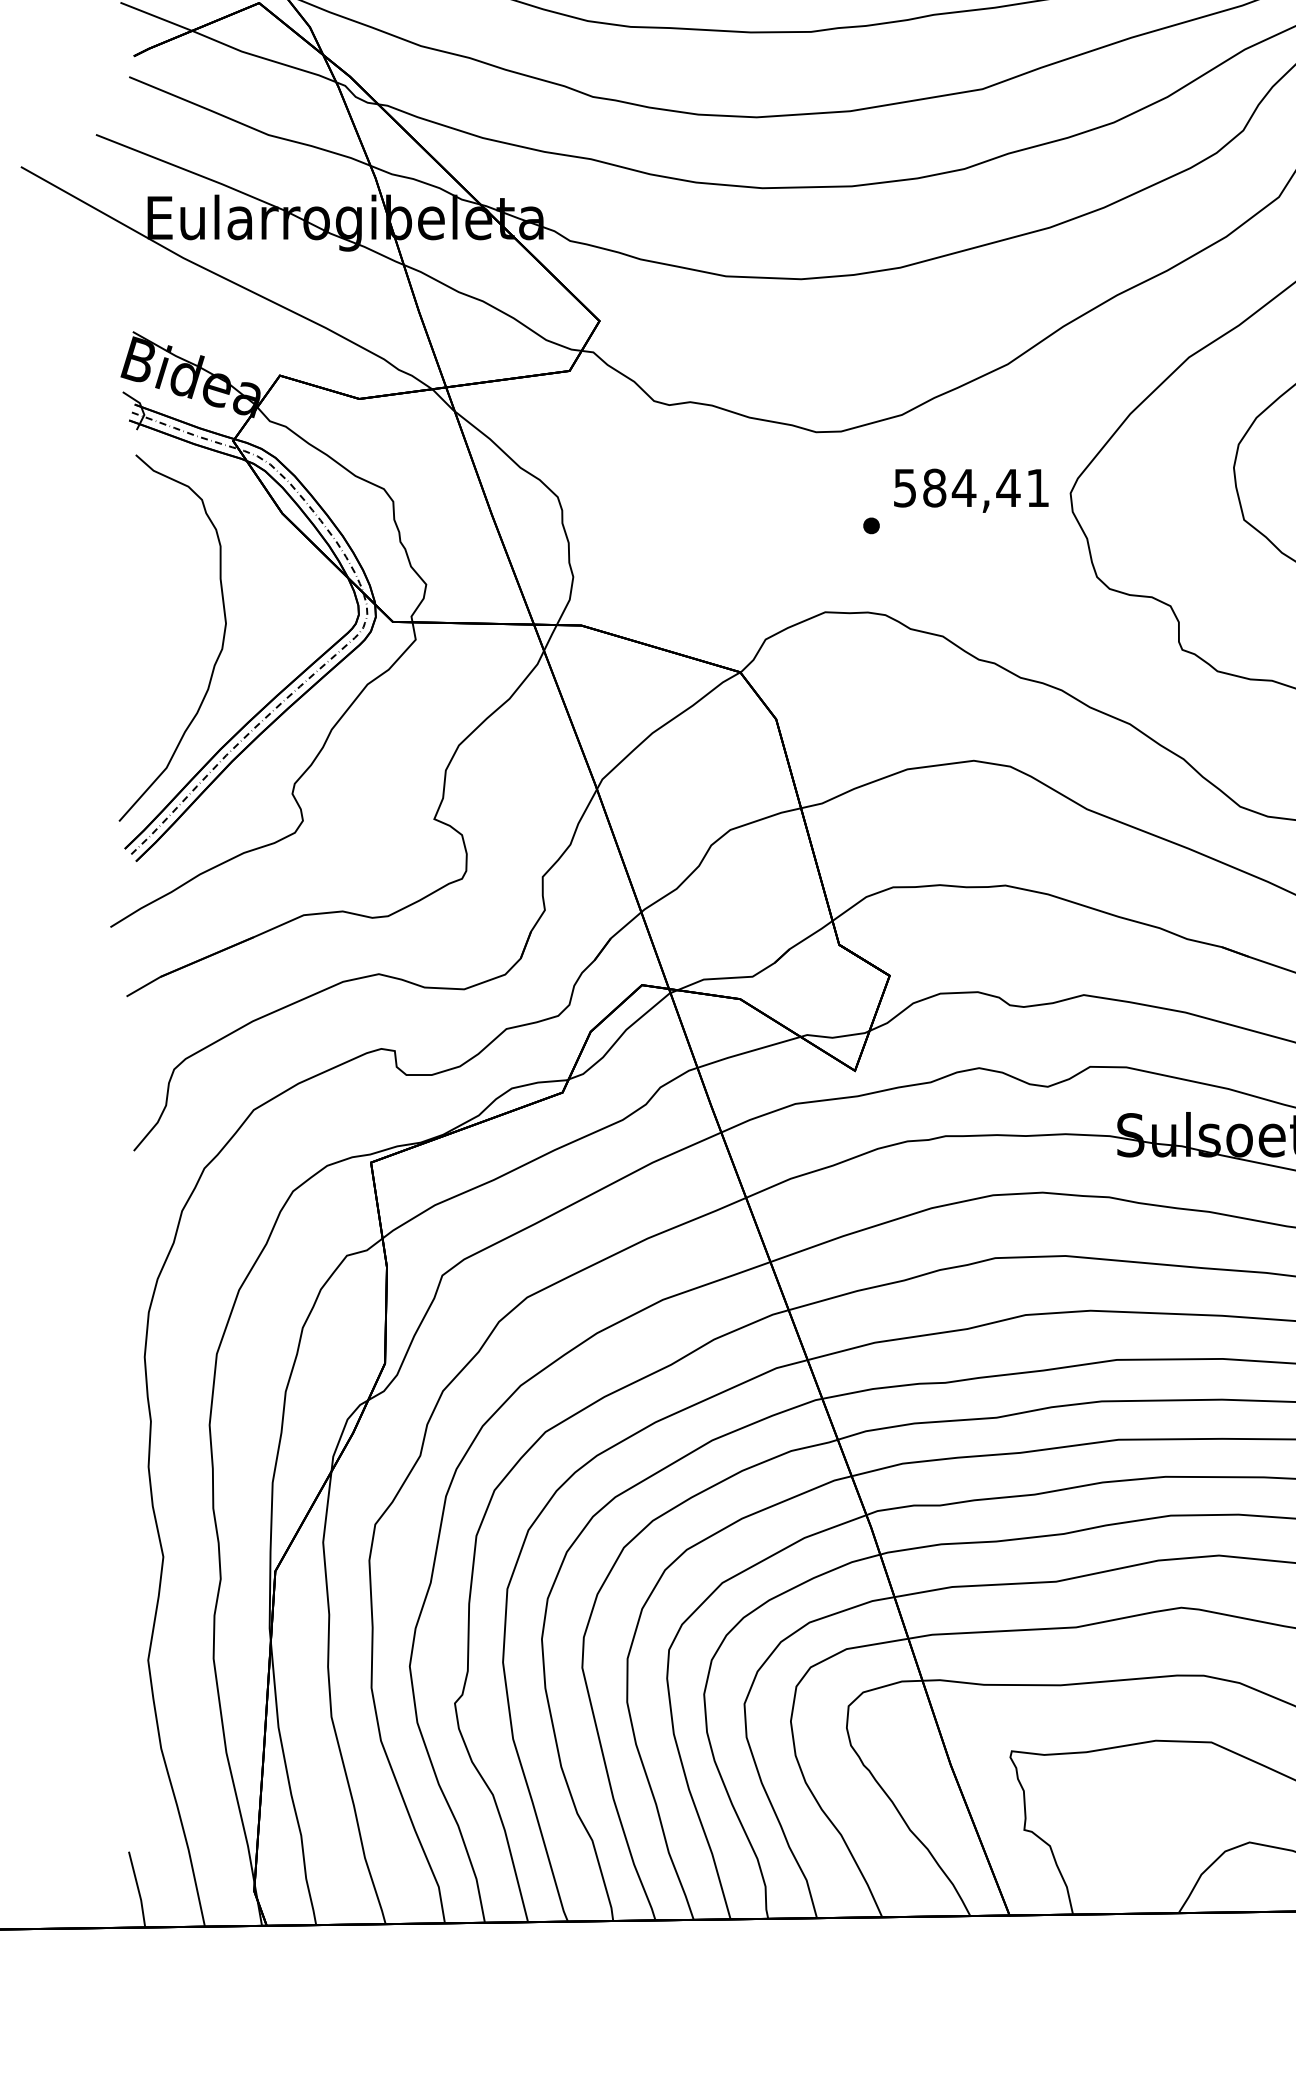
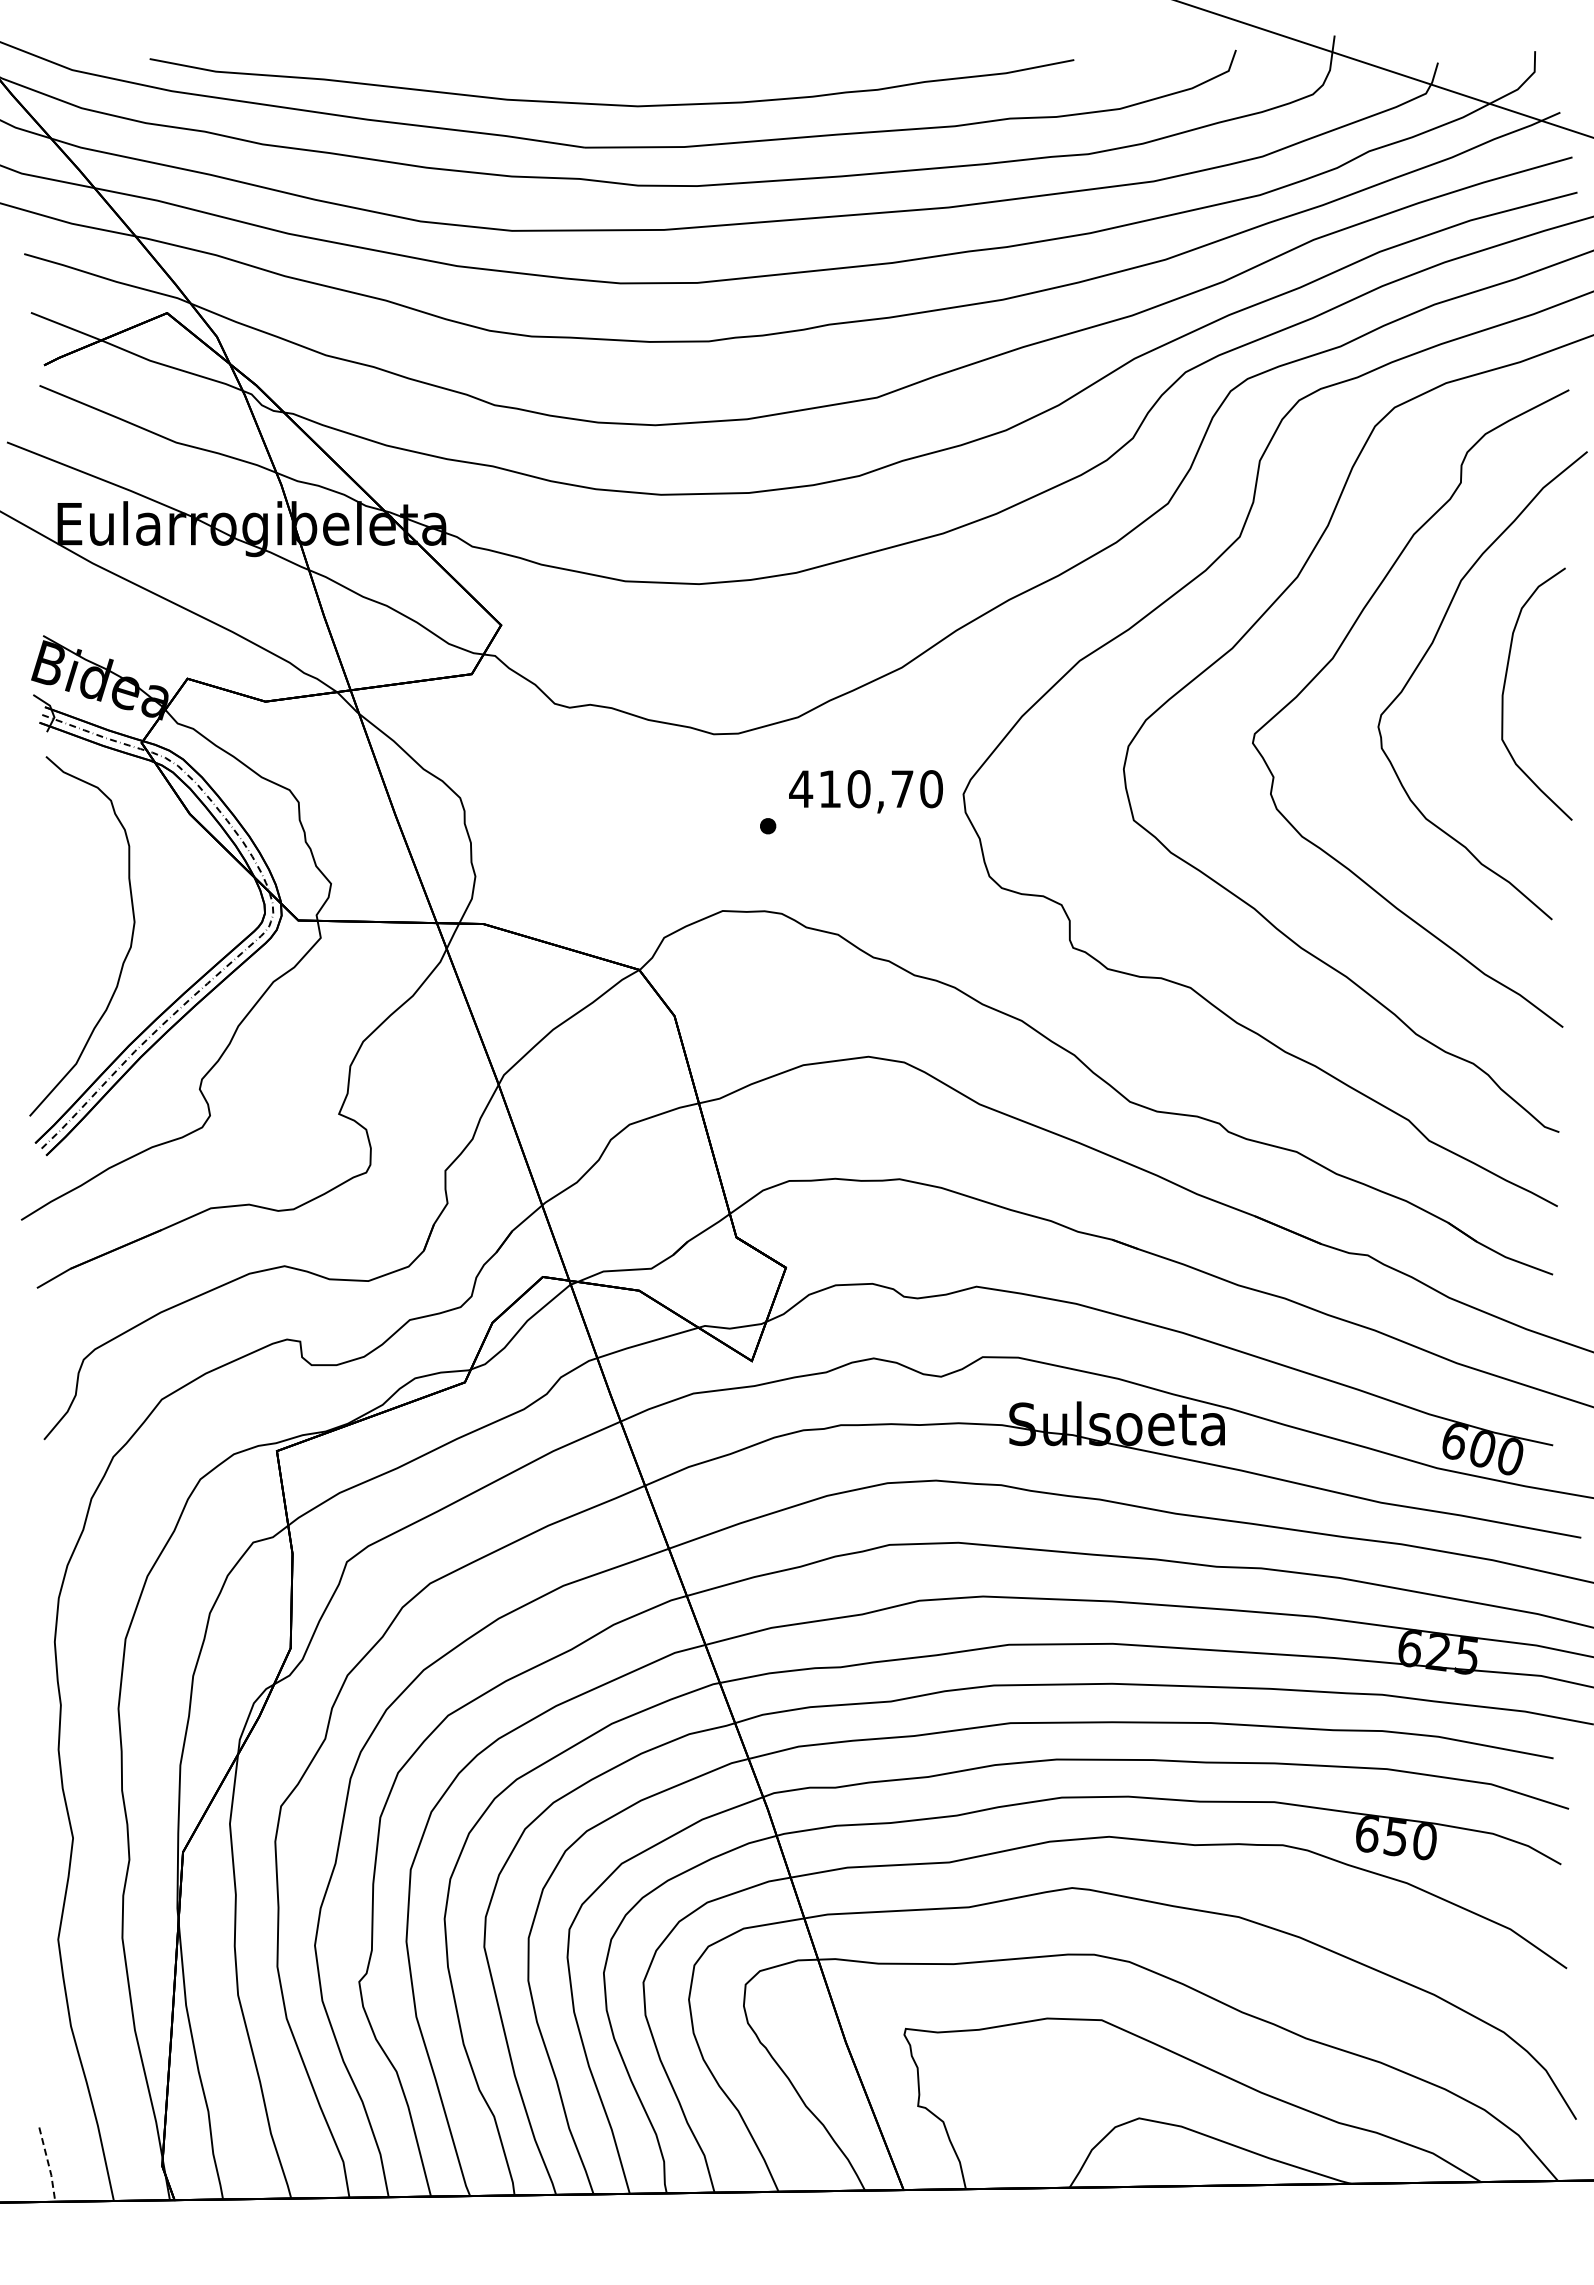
text: (970, 488) -> (865, 789), 584,41 -> 410,70
line: (138, 1889) -> (48, 2164), solid -> dashed

